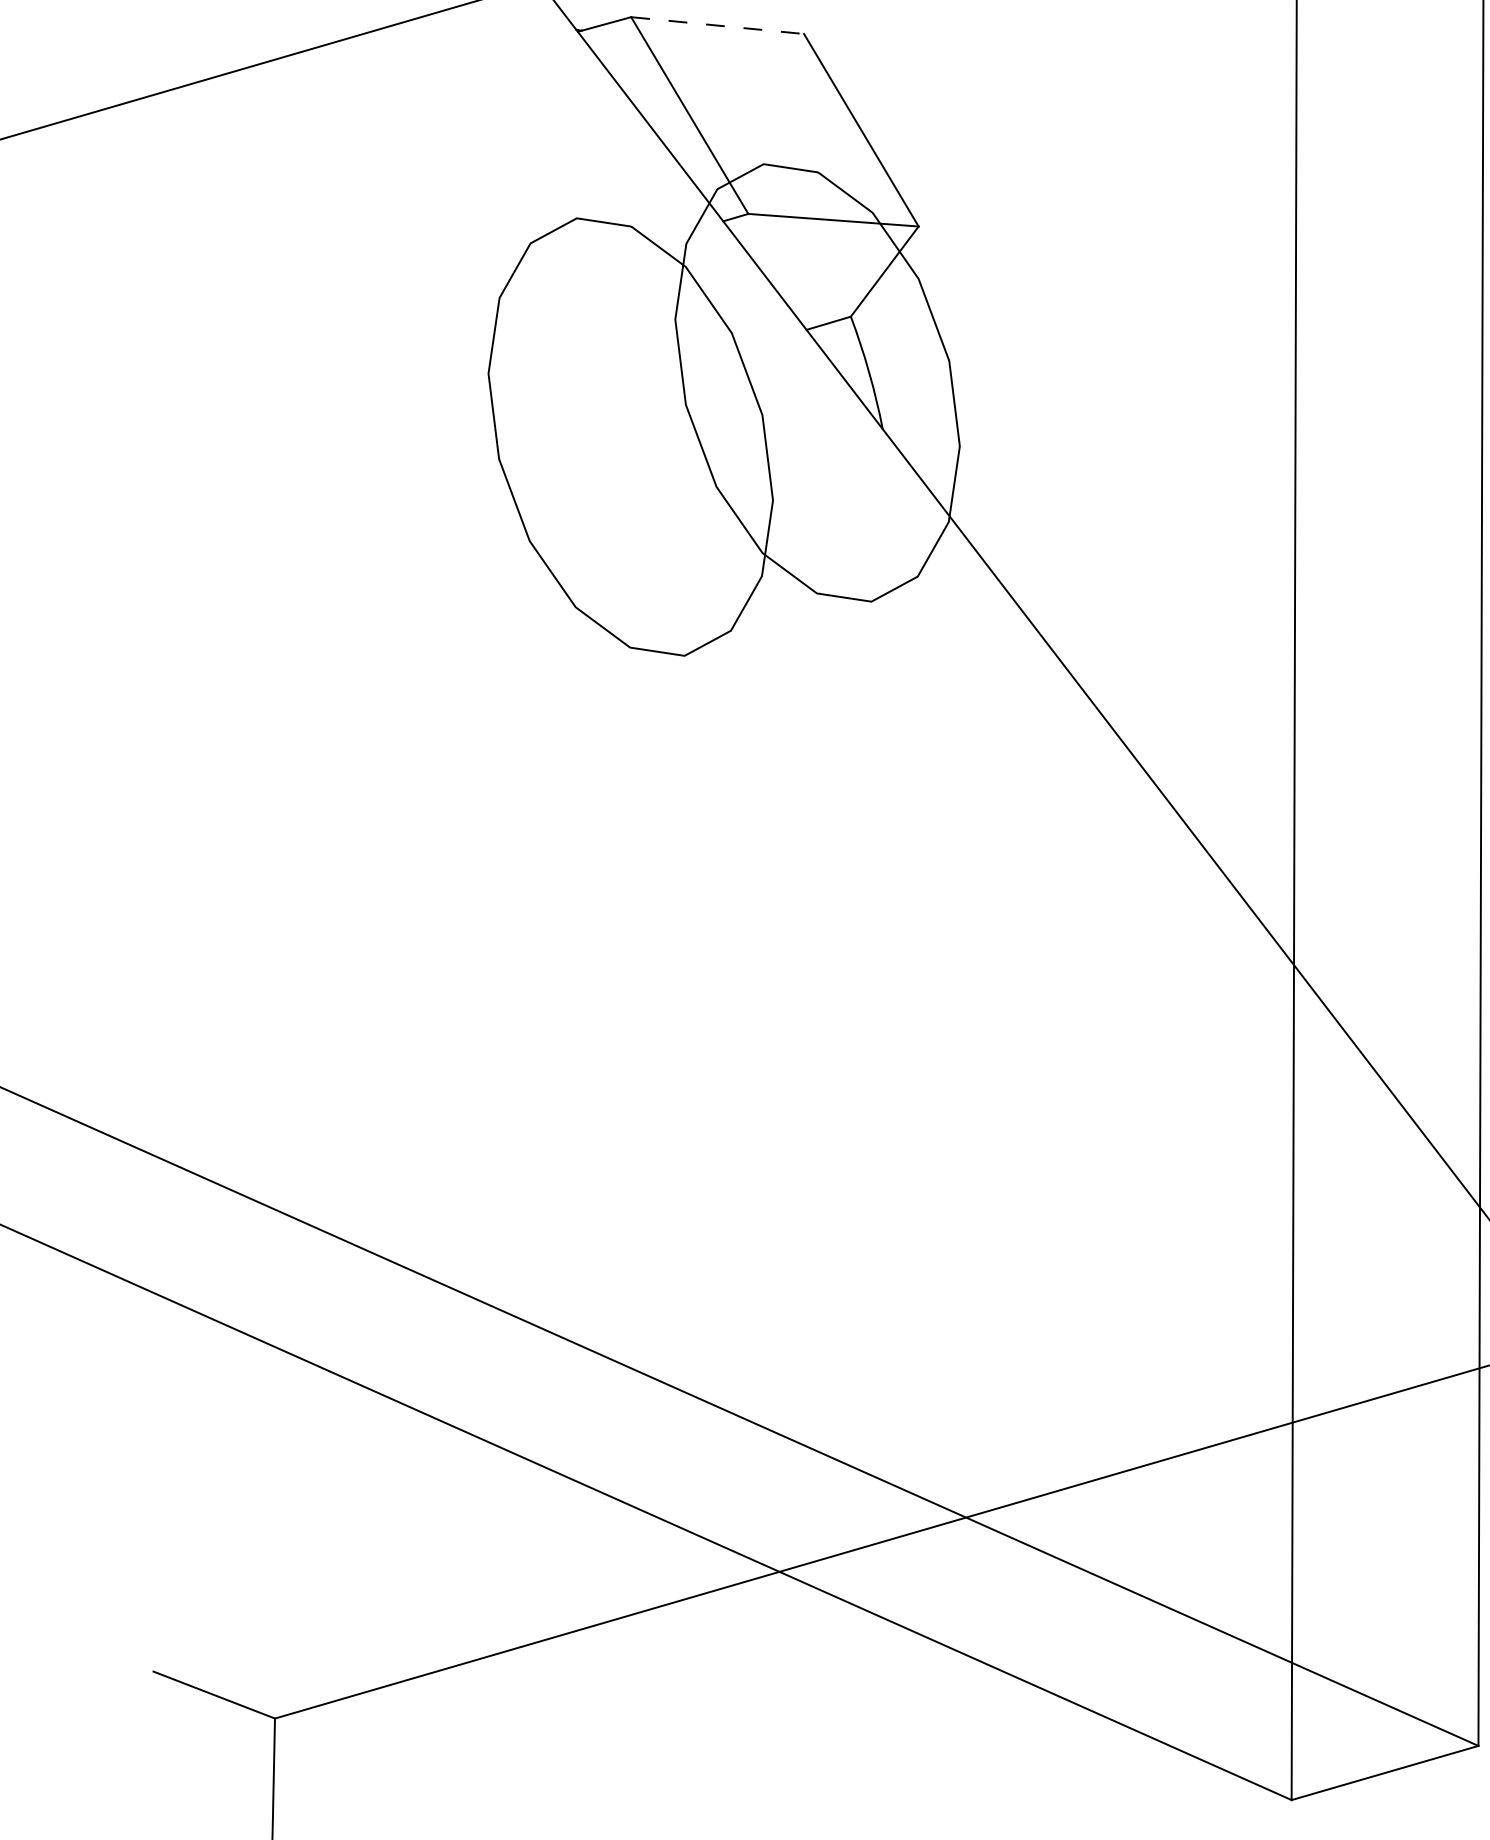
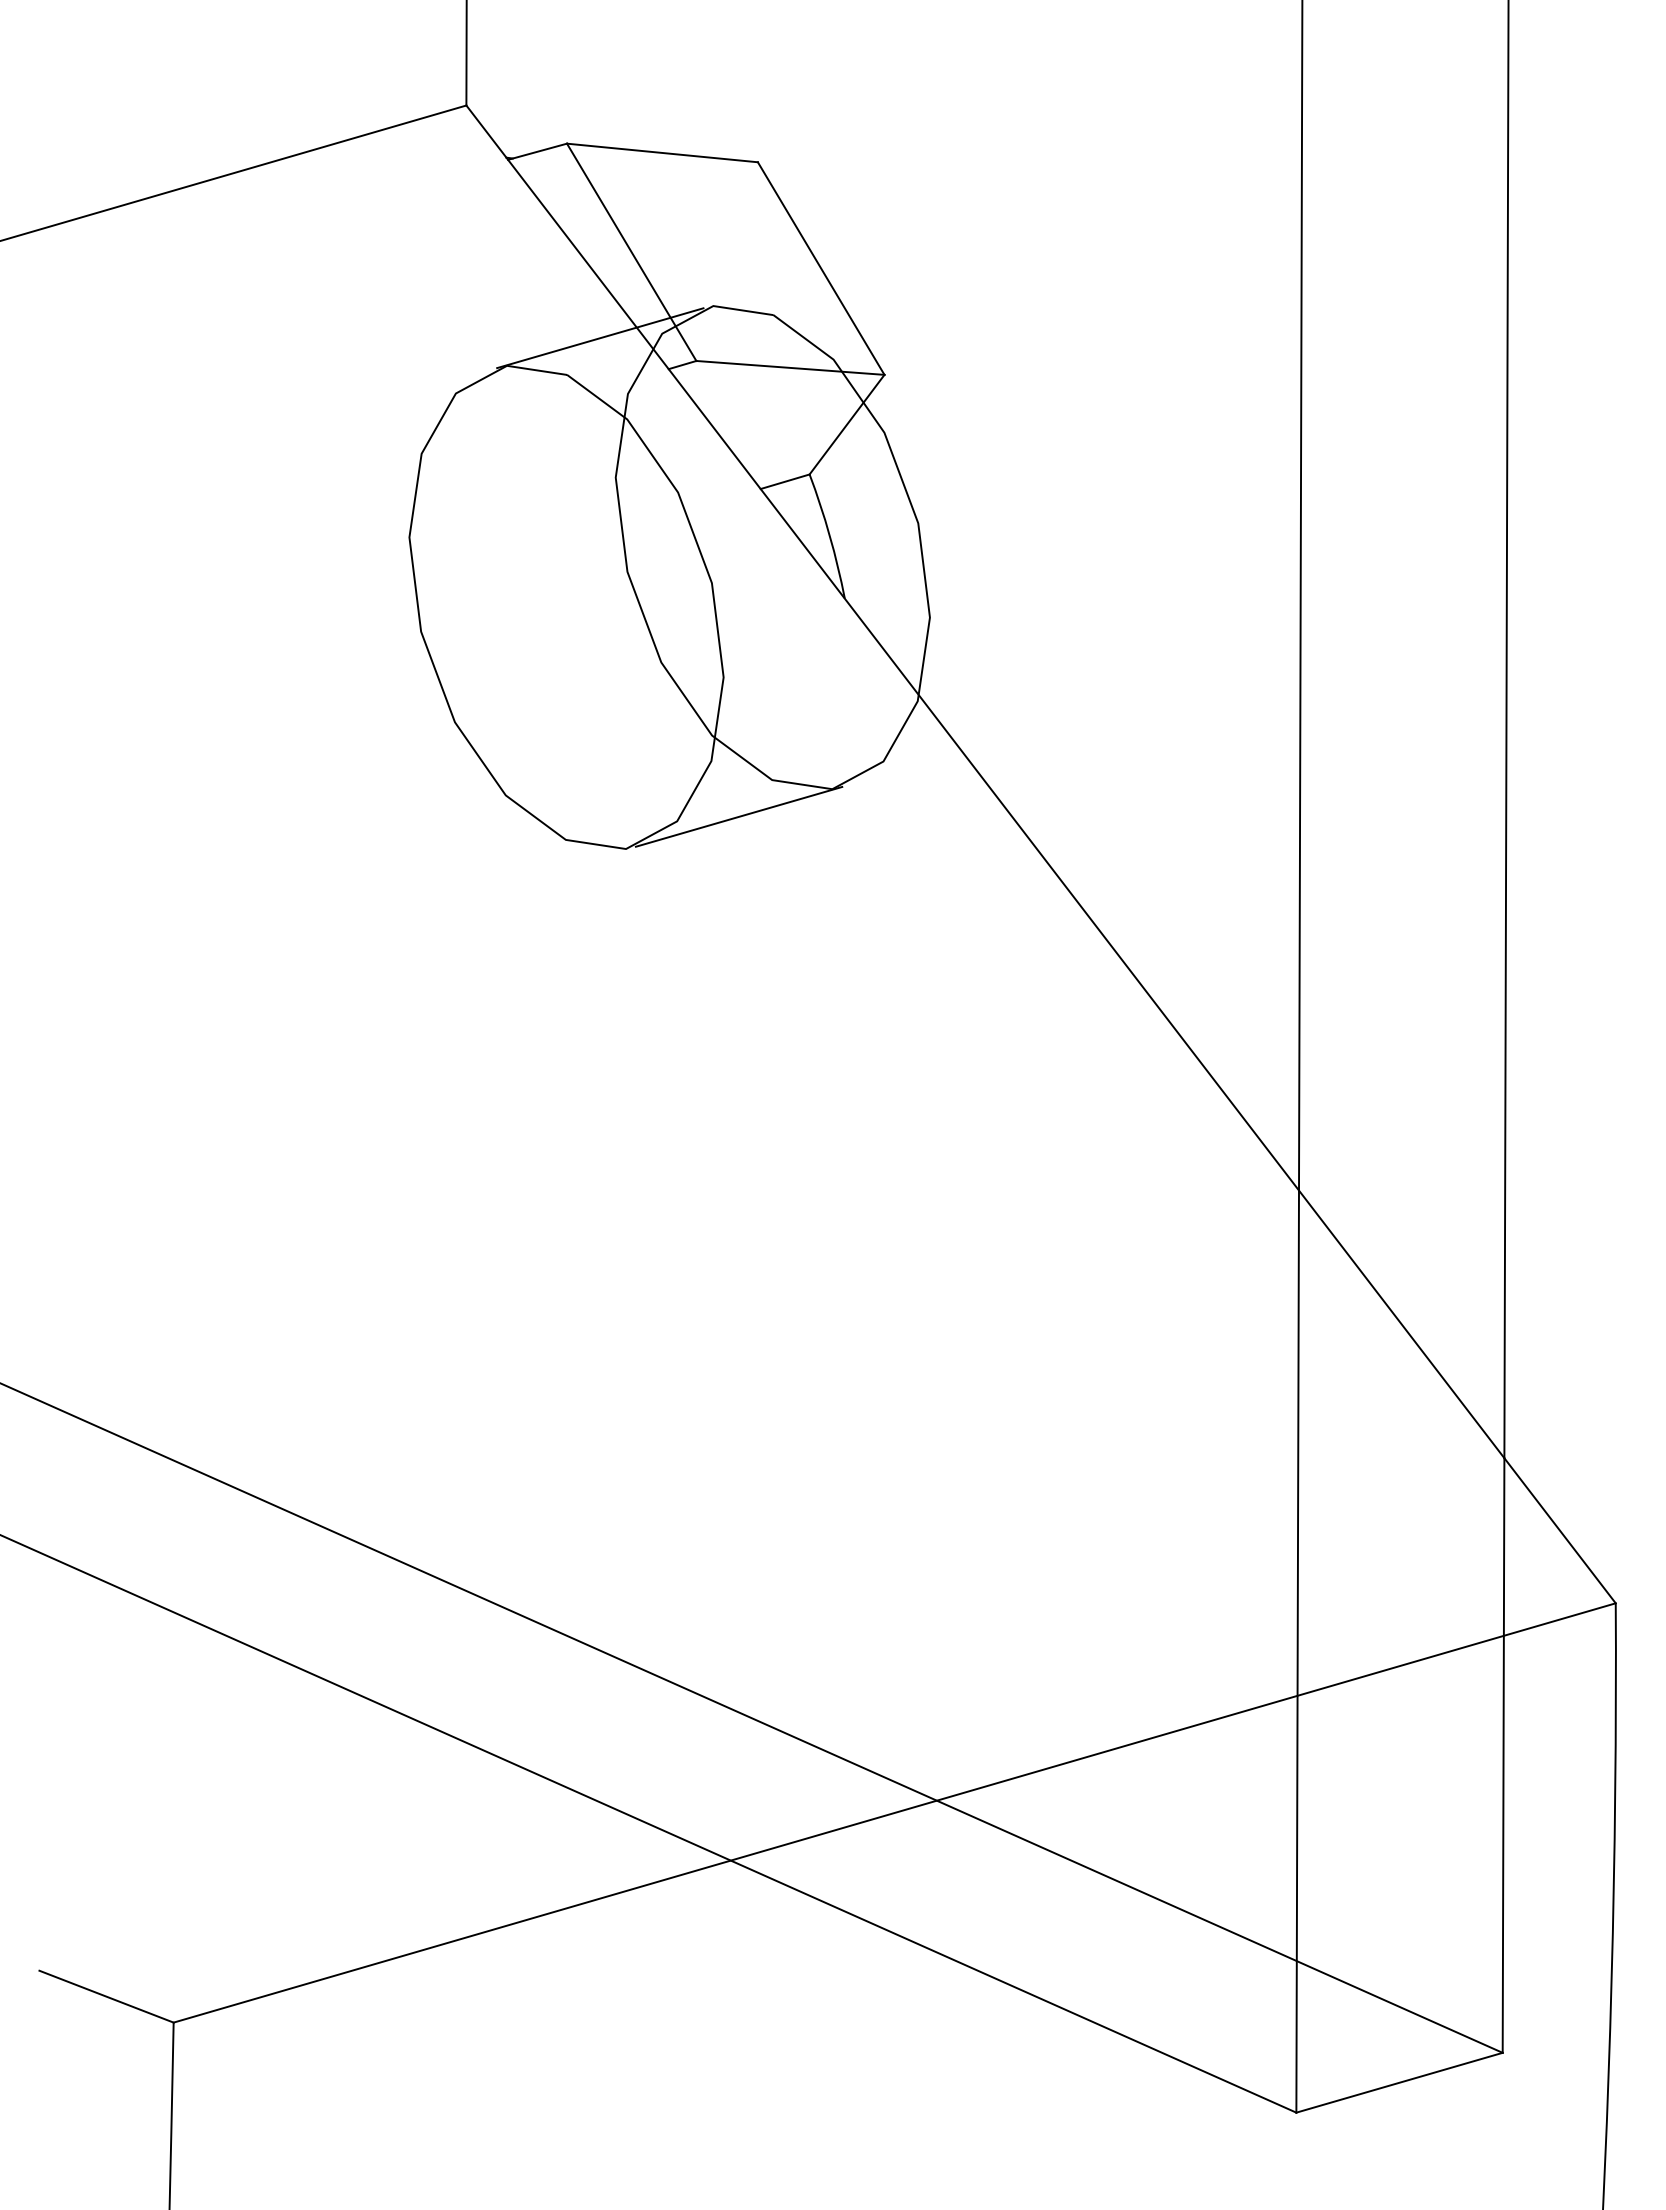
line: (717, 25) -> (662, 152), dashed -> solid
line: (661, 193) -> (600, 338), added
line: (786, 626) -> (738, 816), added

